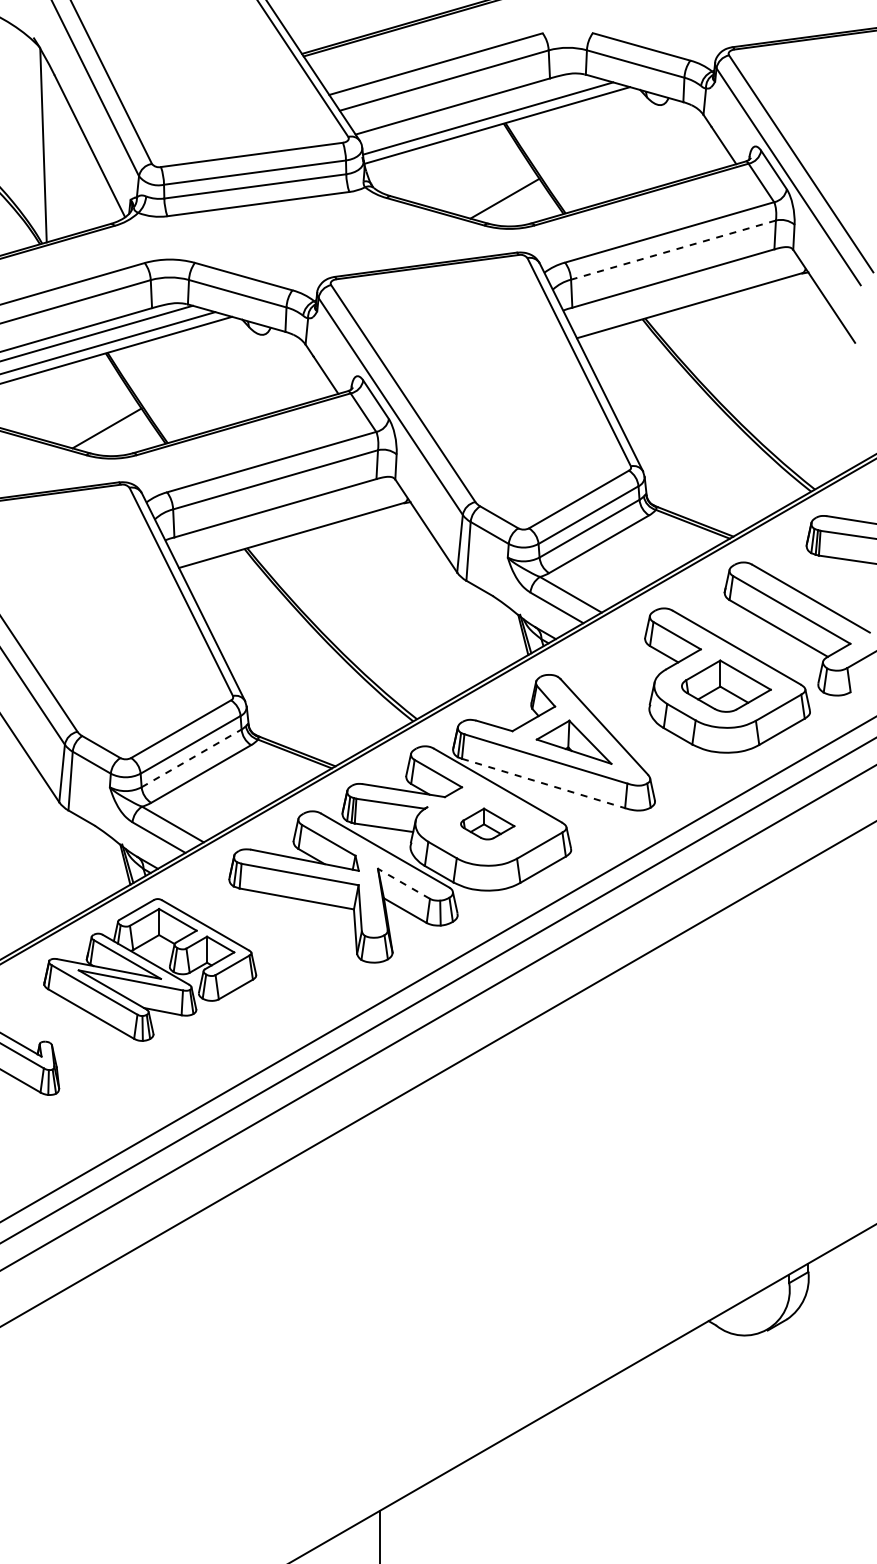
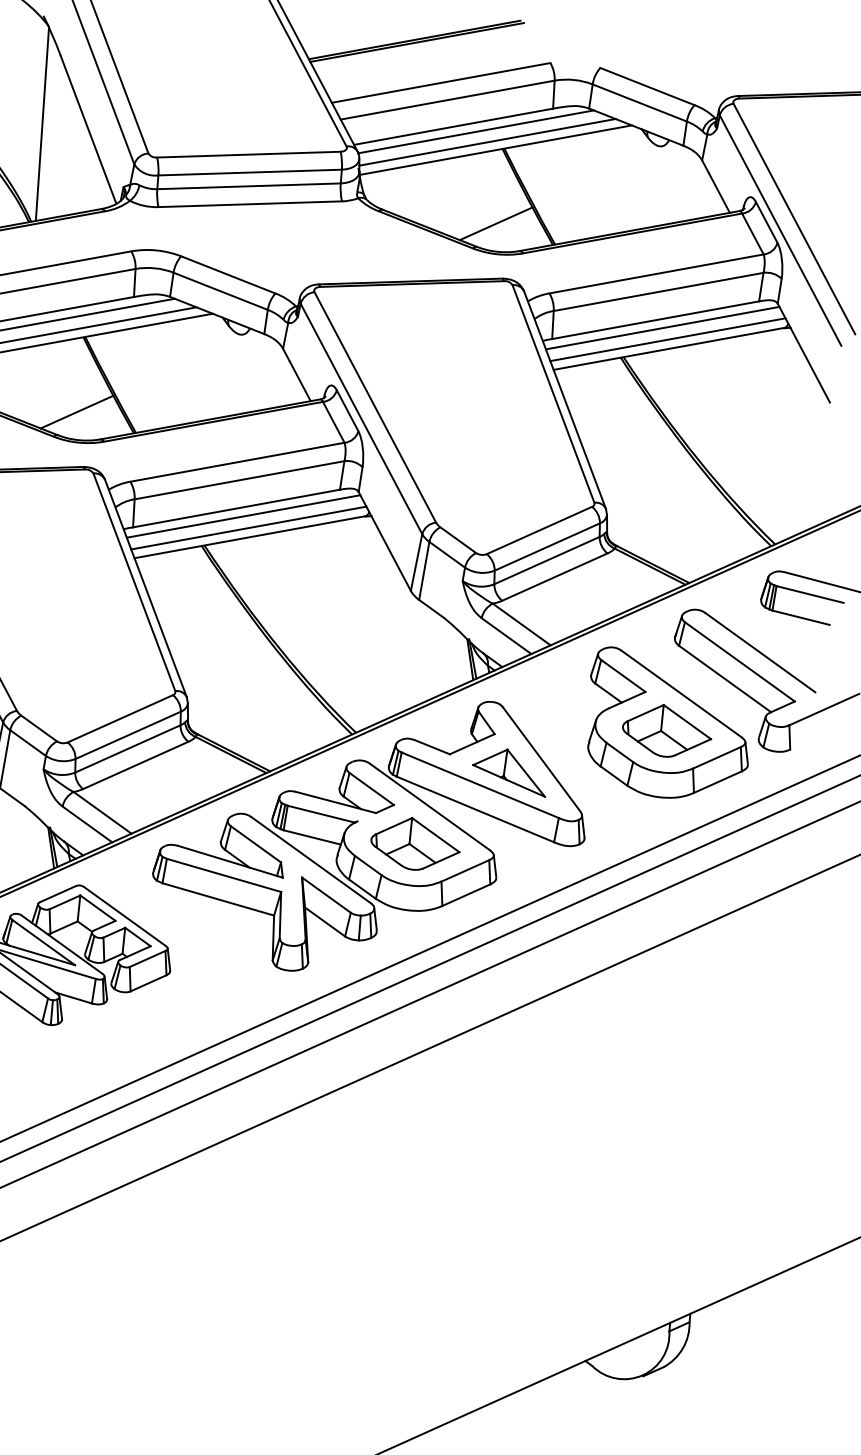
line: (475, 109) -> (475, 132), added
line: (673, 250) -> (658, 292), dashed -> solid
line: (681, 285) -> (663, 327), added
line: (687, 296) -> (667, 339), added
line: (283, 515) -> (243, 516), added
line: (289, 526) -> (248, 528), added
line: (191, 758) -> (127, 749), dashed -> solid
line: (544, 783) -> (476, 809), dashed -> solid
part: (487, 823) -> (415, 843), size x1.67
line: (403, 883) -> (326, 894), dashed -> solid

